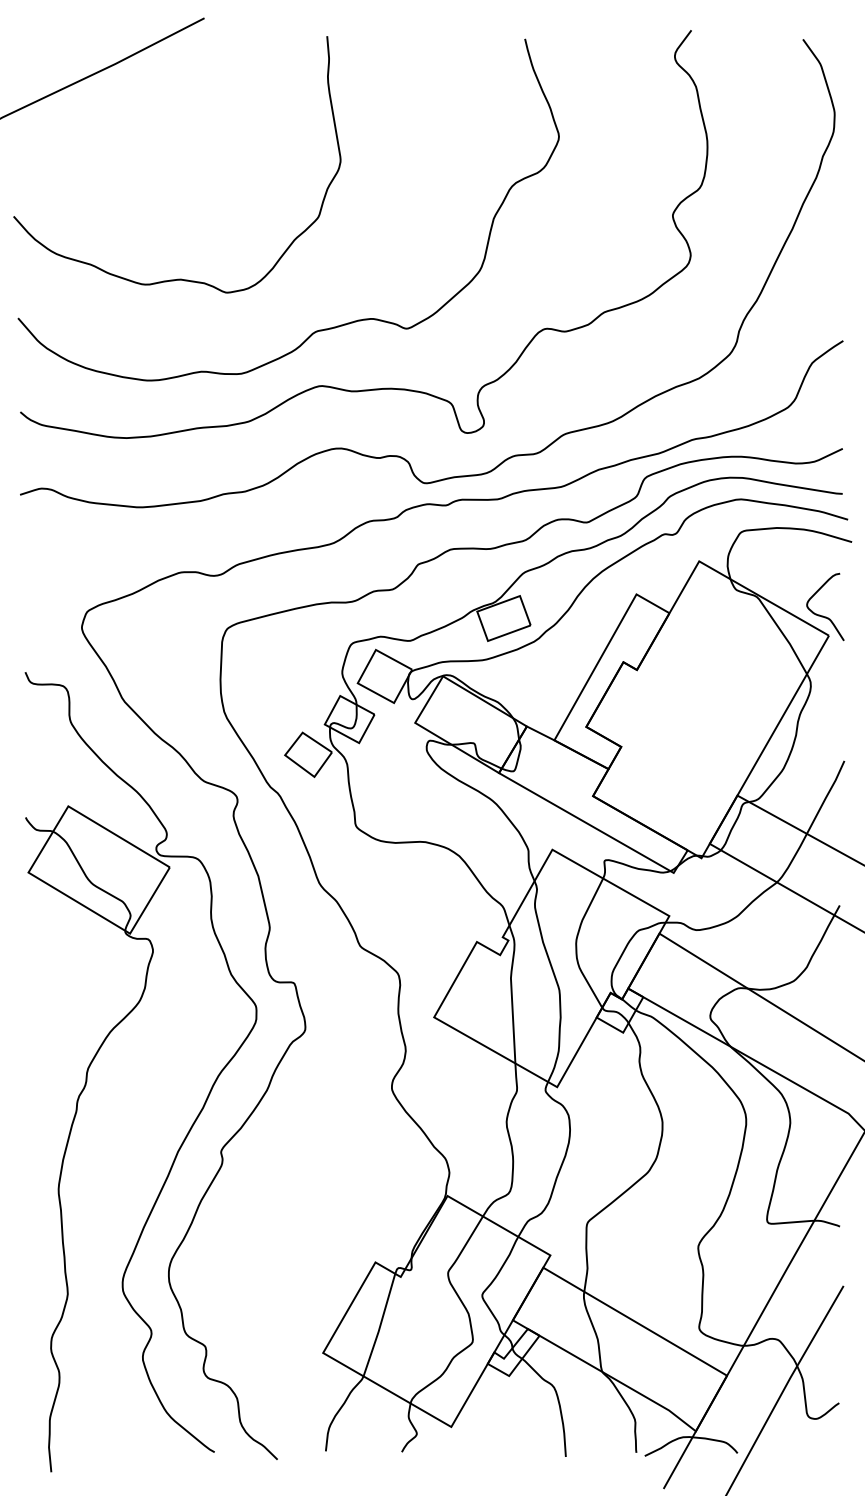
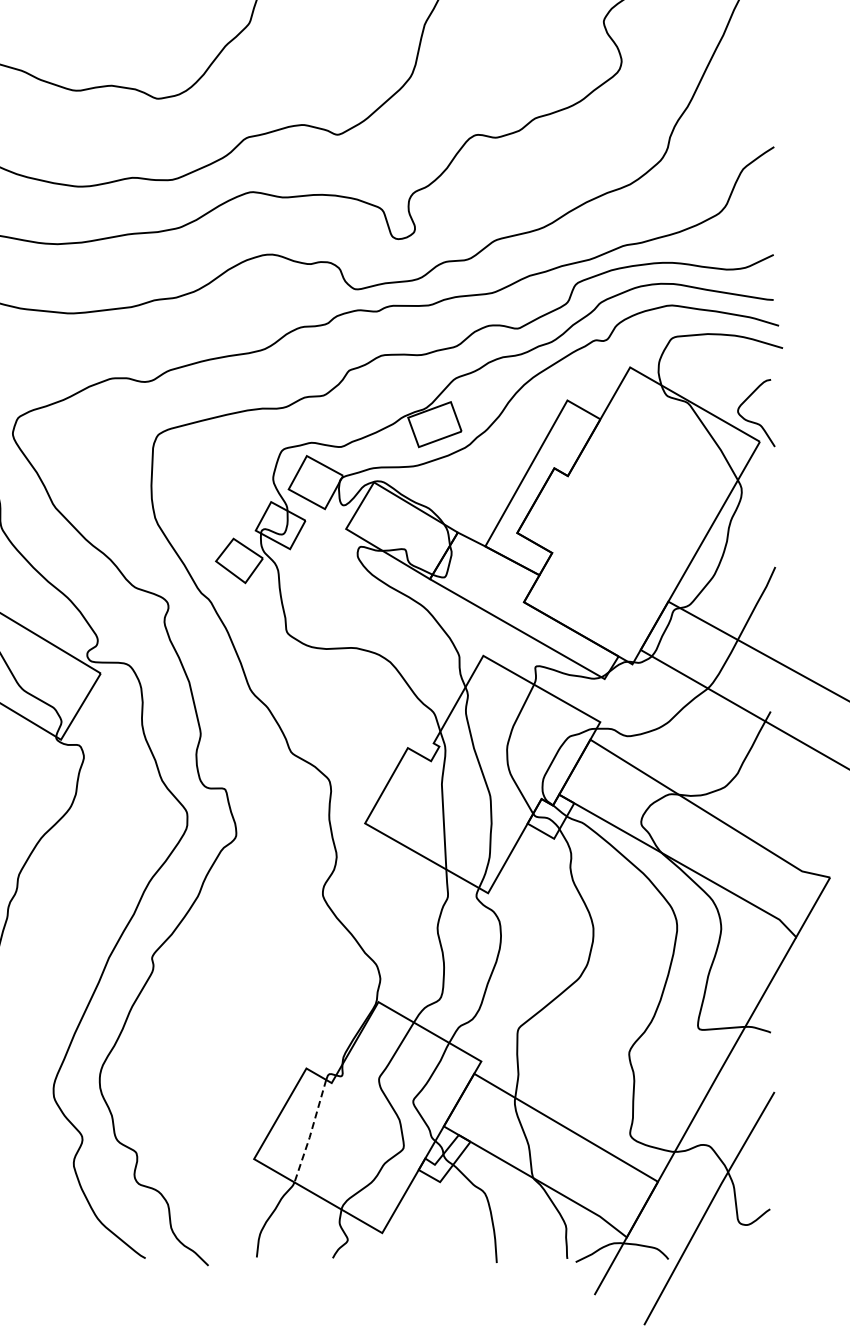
line: (380, 1326) -> (311, 1132), solid -> dashed

